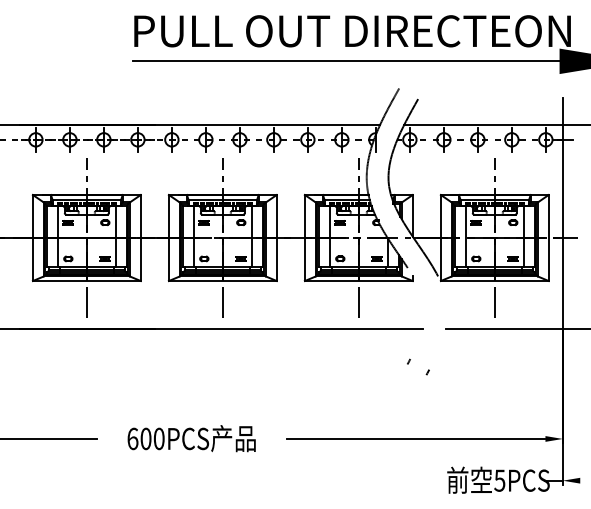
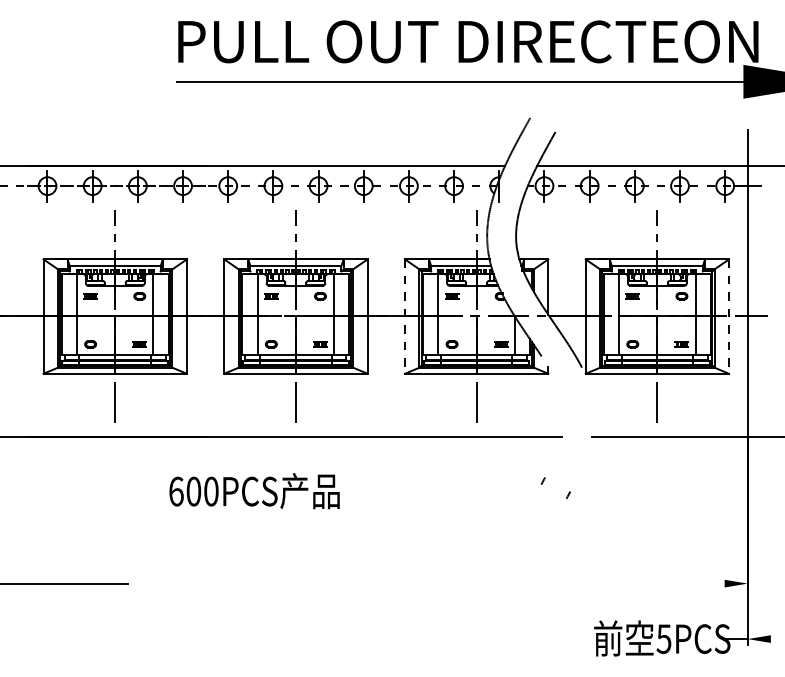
line: (305, 238) -> (405, 317), solid -> dashed
line: (549, 238) -> (729, 317), solid -> dashed
text: (191, 438) -> (254, 491), moved
line: (415, 438) -> (552, 583), removed

